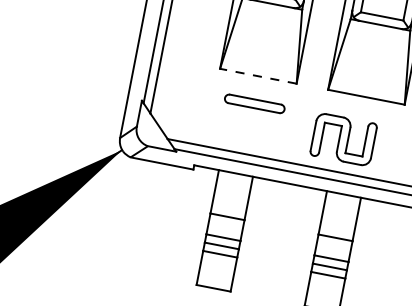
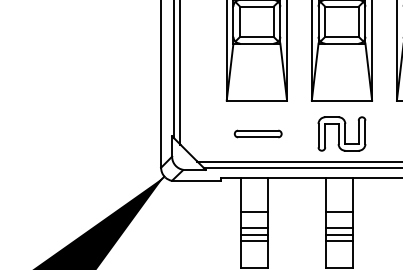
line: (257, 76) -> (256, 100), dashed -> solid
part: (253, 103) -> (257, 133), moved
part: (343, 138) -> (341, 133), moved

